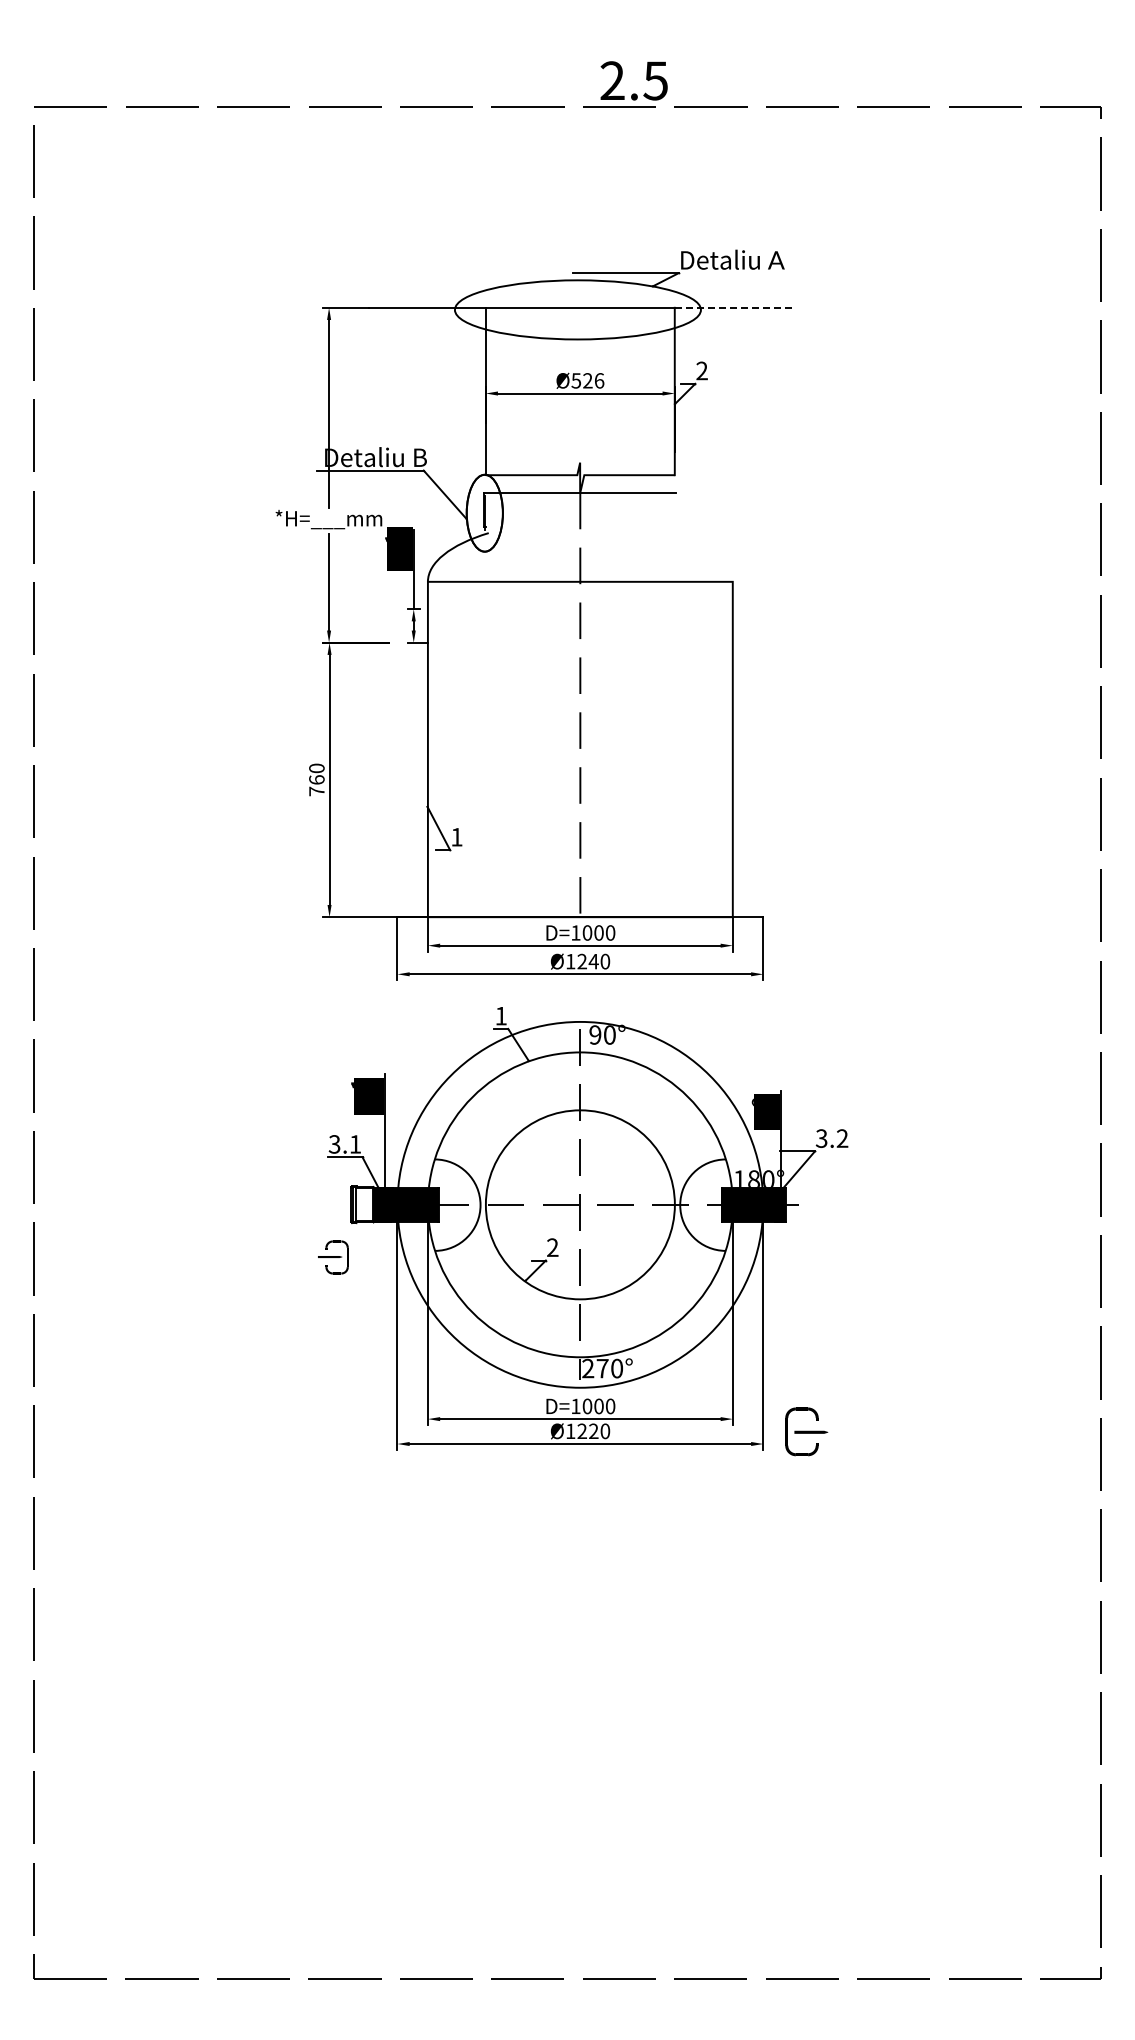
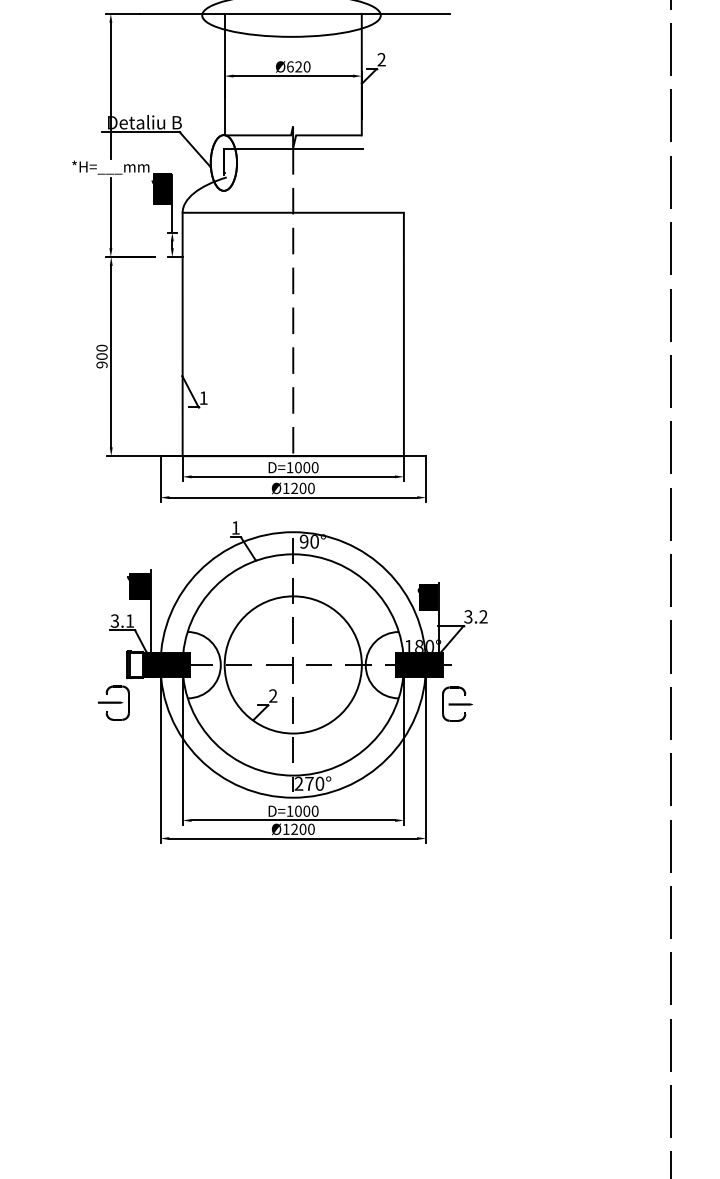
line: (735, 307) -> (405, 13), dashed -> solid
text: (587, 380) -> (298, 66), Ø526 -> Ø620
text: (316, 785) -> (101, 360), 760 -> 900
text: (593, 961) -> (302, 488), Ø1240 -> Ø1200
part: (333, 1257) -> (114, 703), size x1.43
text: (593, 1431) -> (302, 829), Ø1220 -> Ø1200
part: (806, 1431) -> (457, 703), moved

